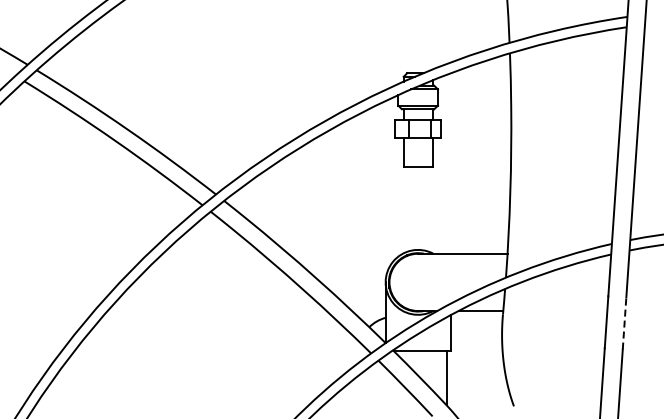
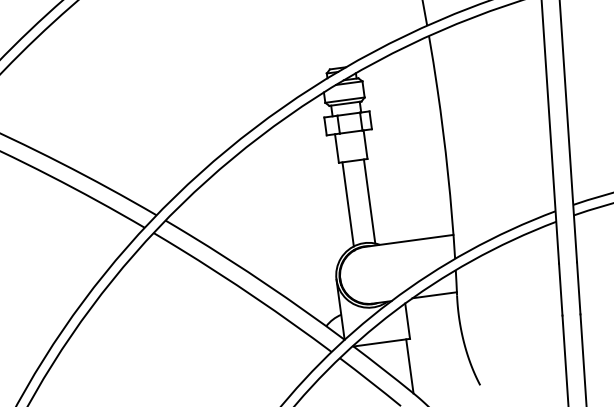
line: (407, 208) -> (348, 203), added
line: (428, 208) -> (369, 200), added
line: (624, 323) -> (578, 288), dashed -> solid

